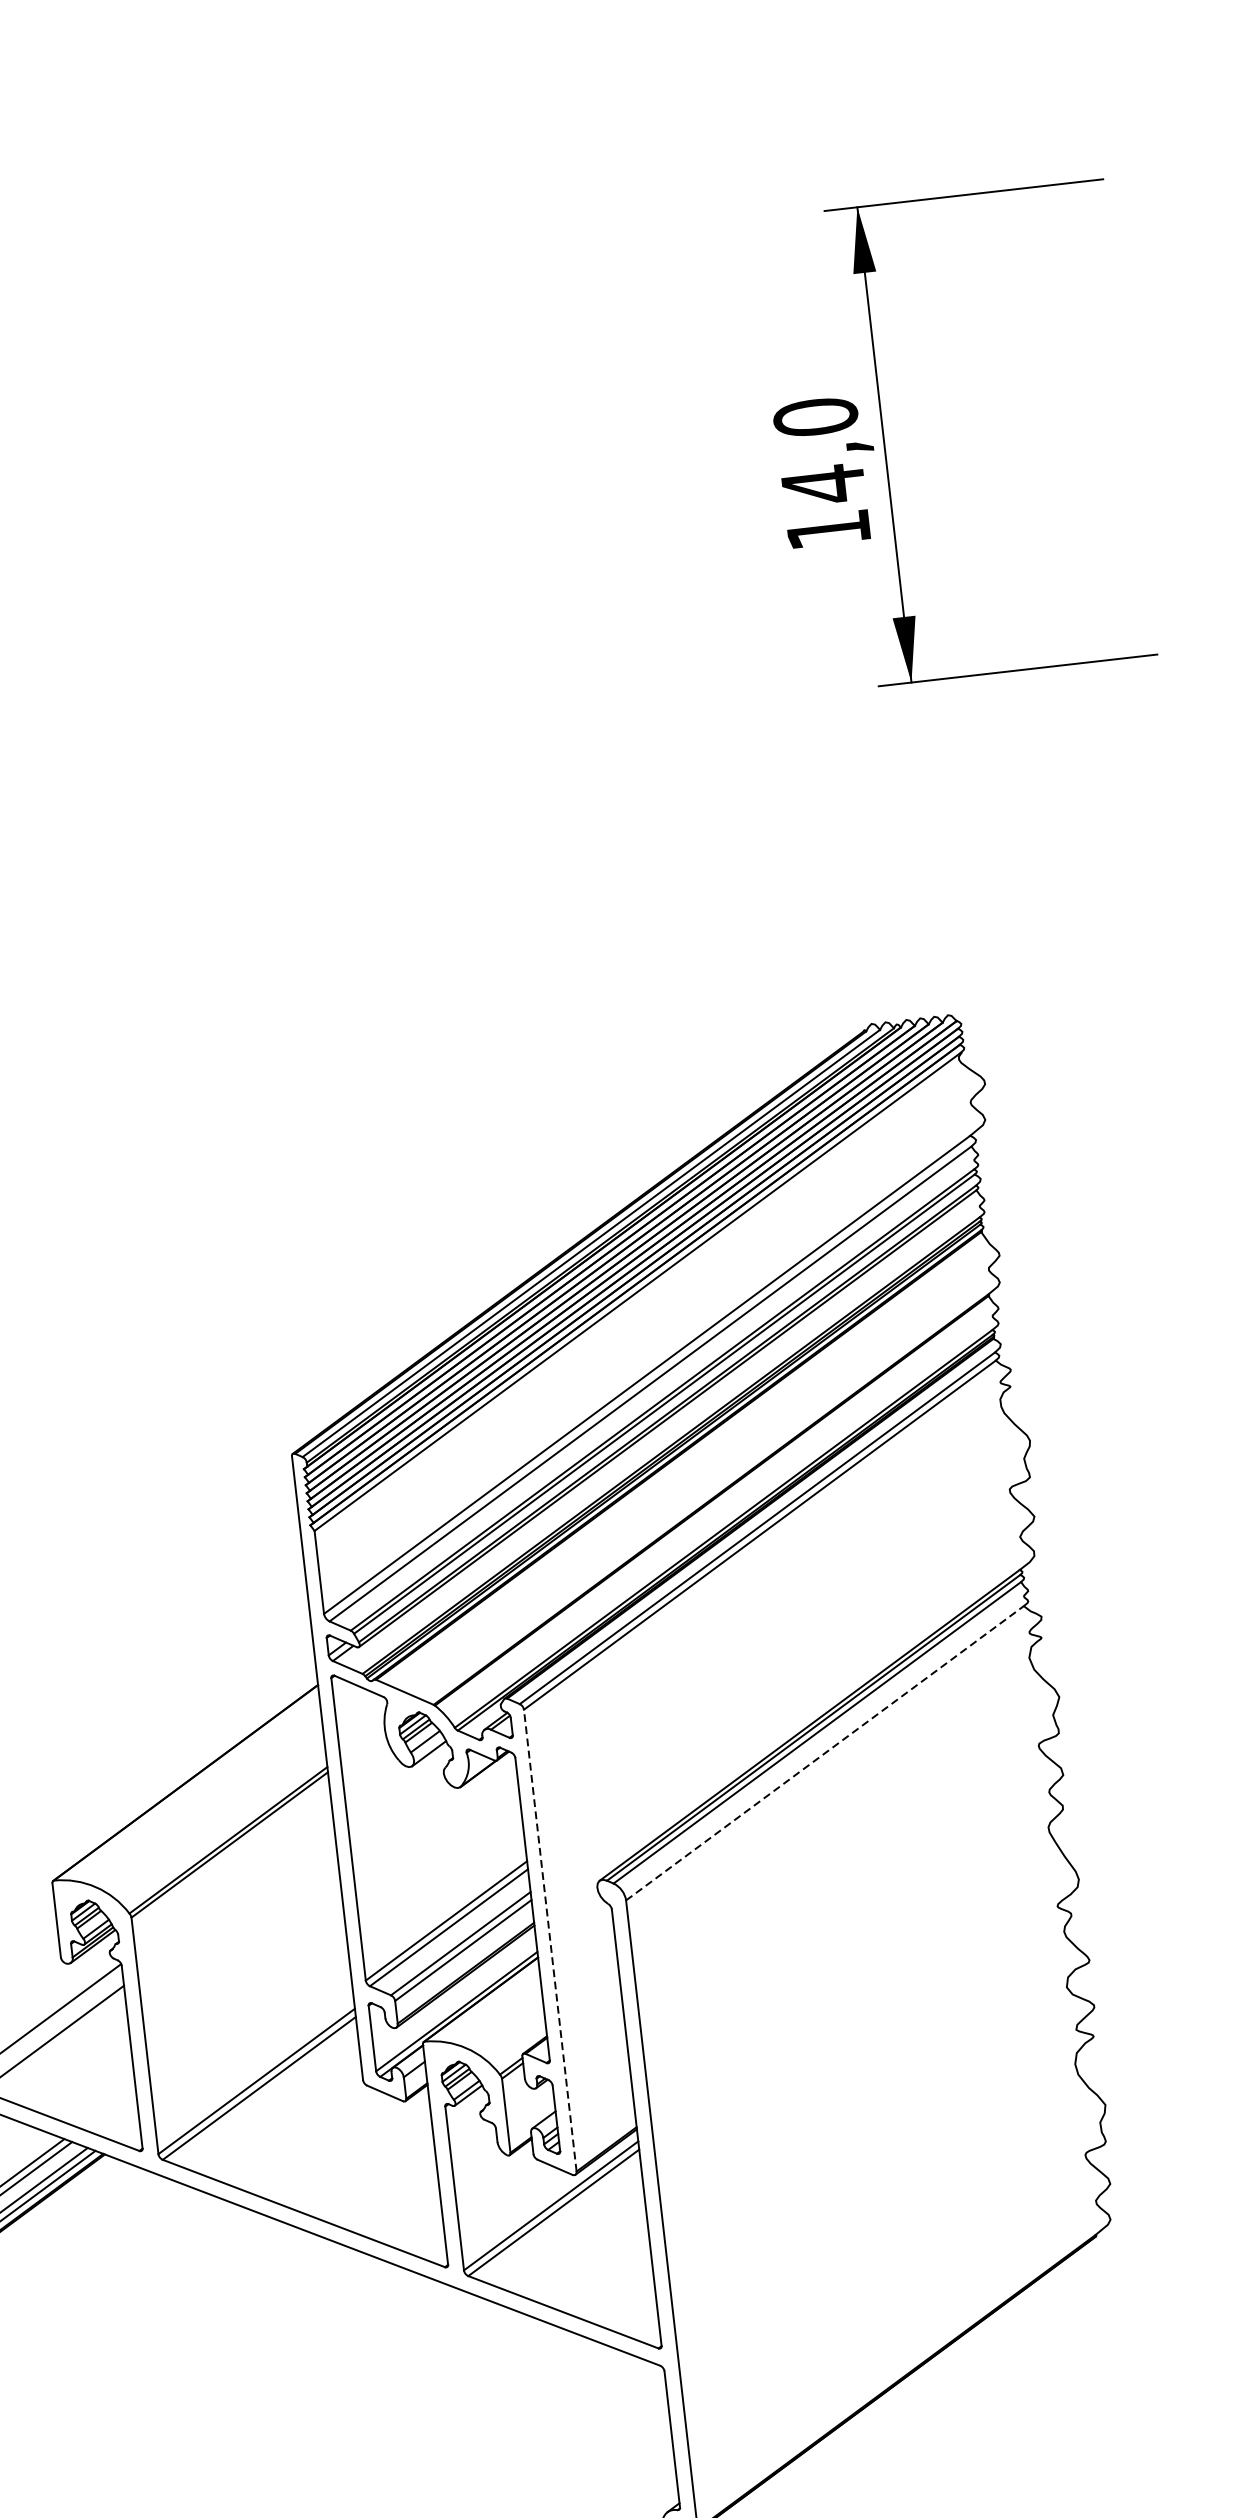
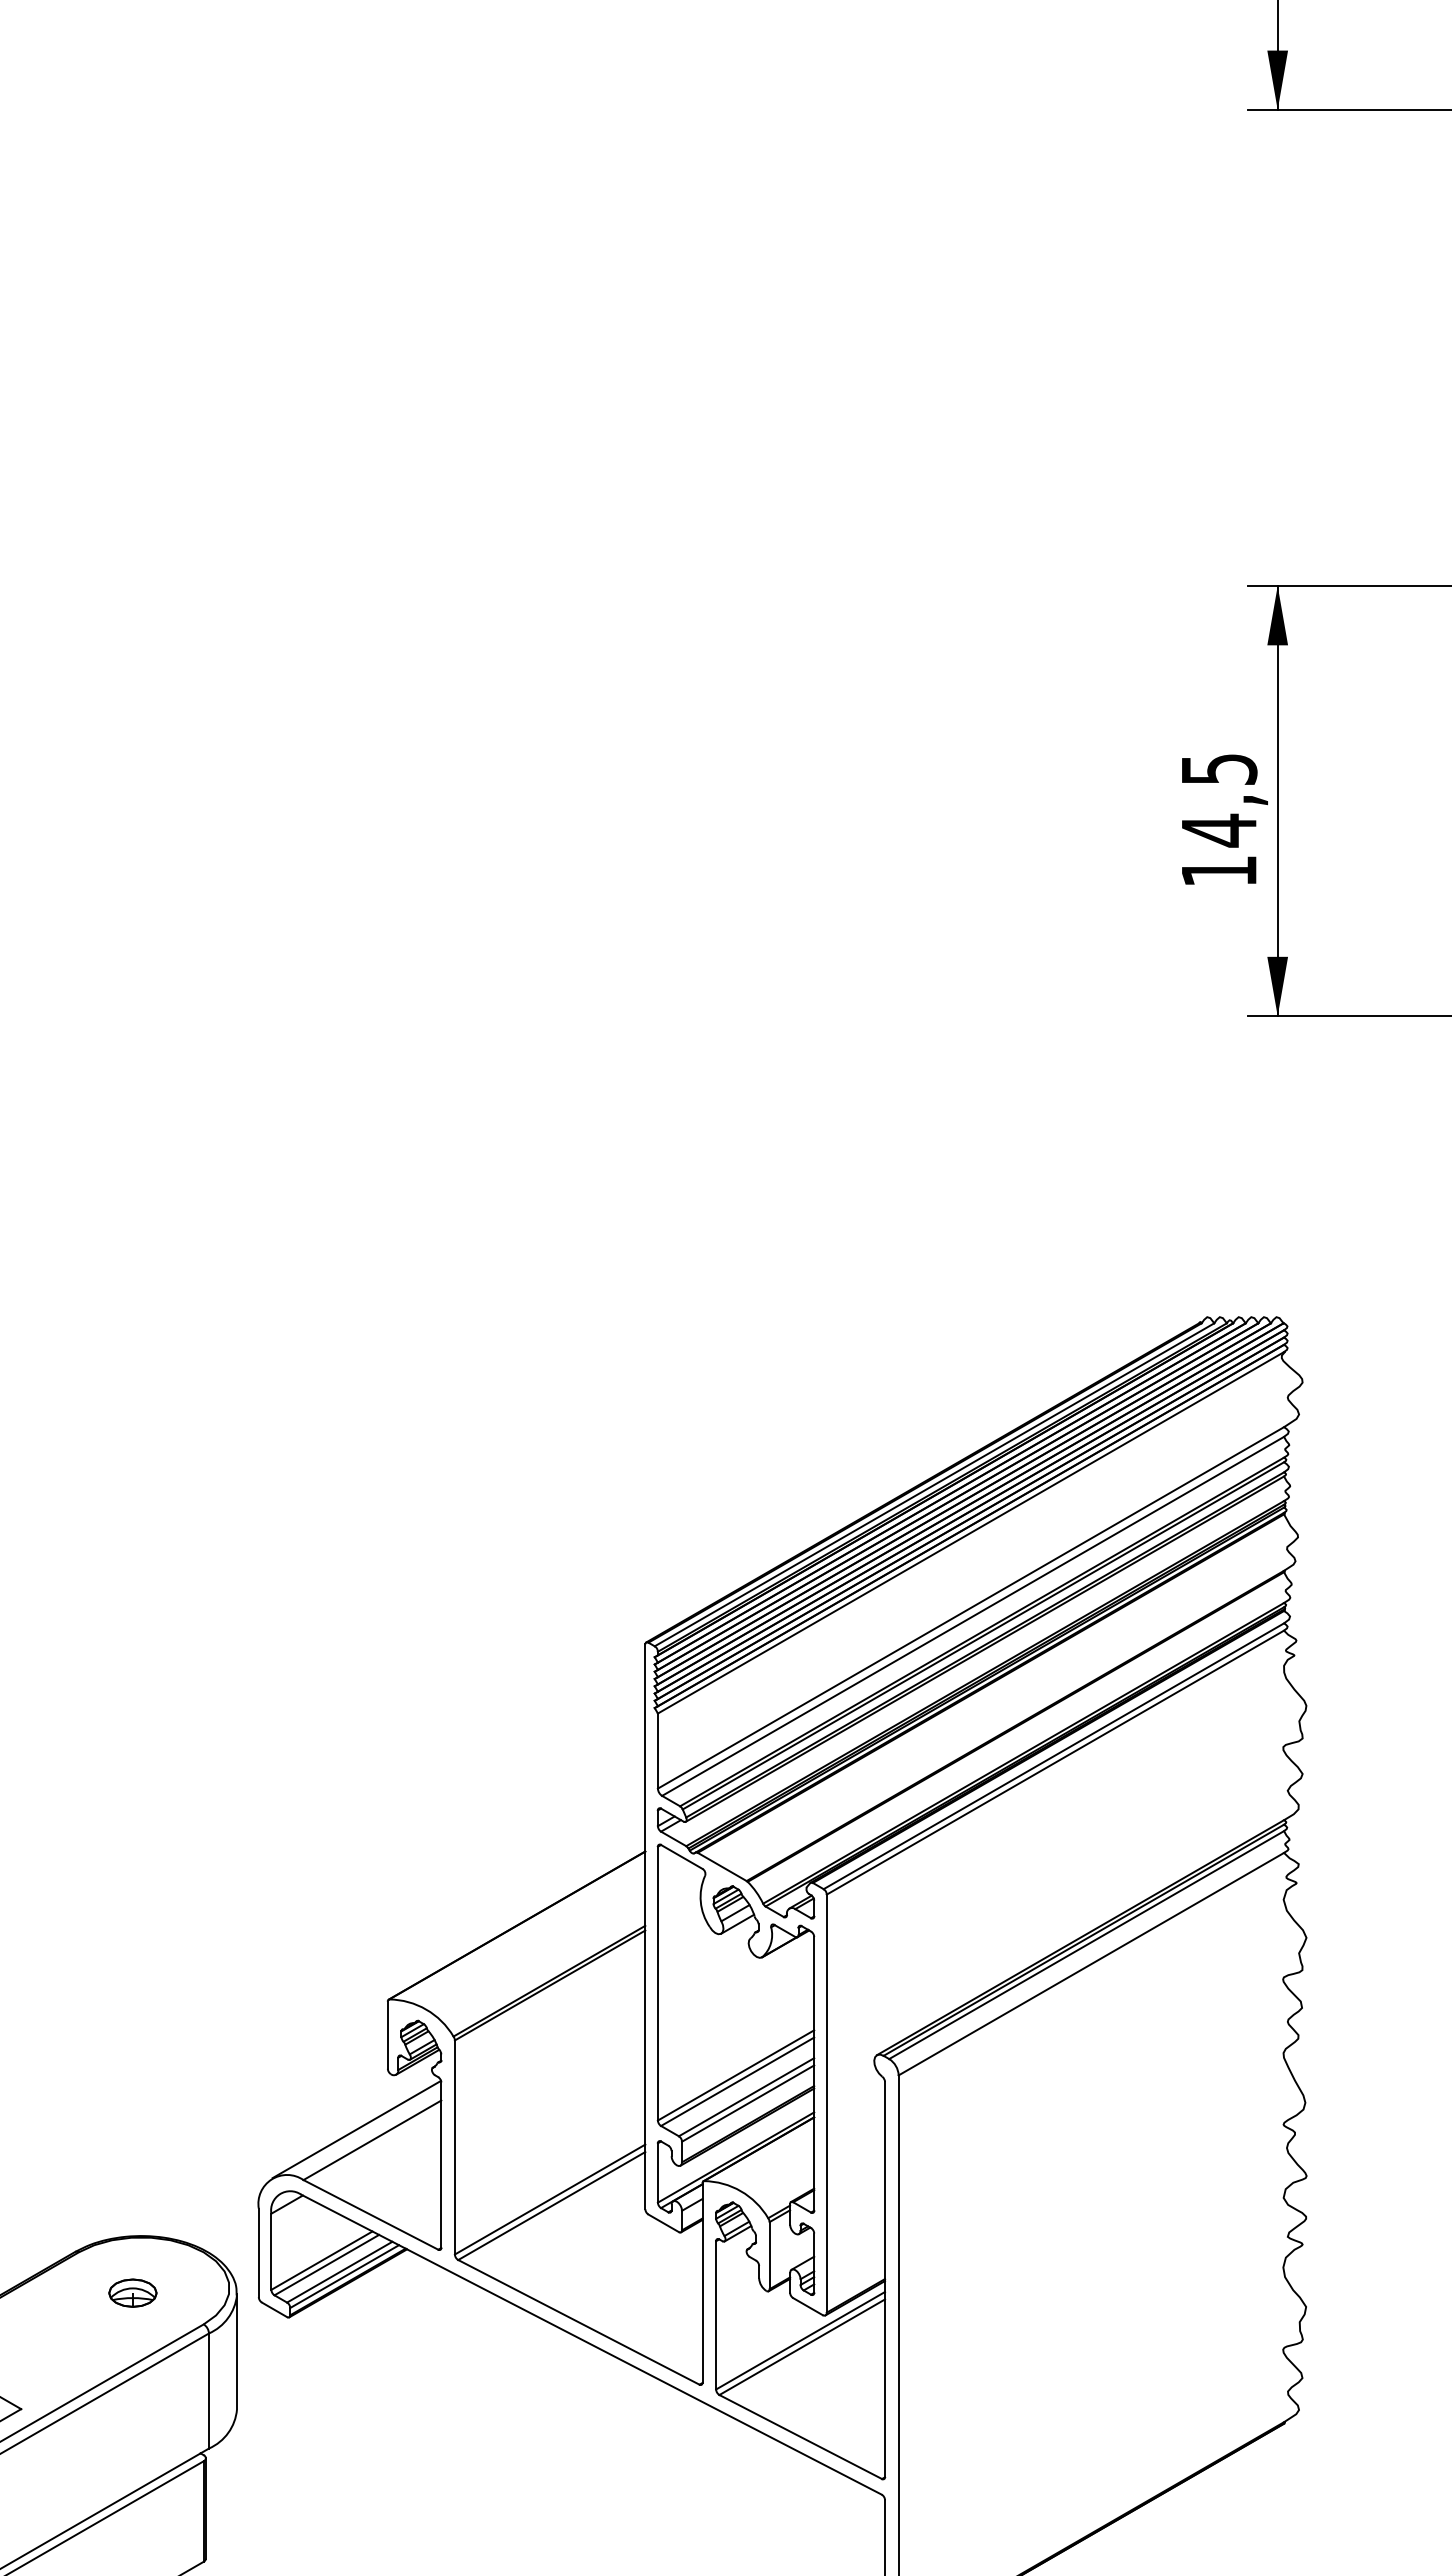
text: (815, 417) -> (1218, 769), 14,0 -> 14,5
line: (825, 1753) -> (1091, 1964), dashed -> solid
line: (549, 1940) -> (826, 2103), dashed -> solid

